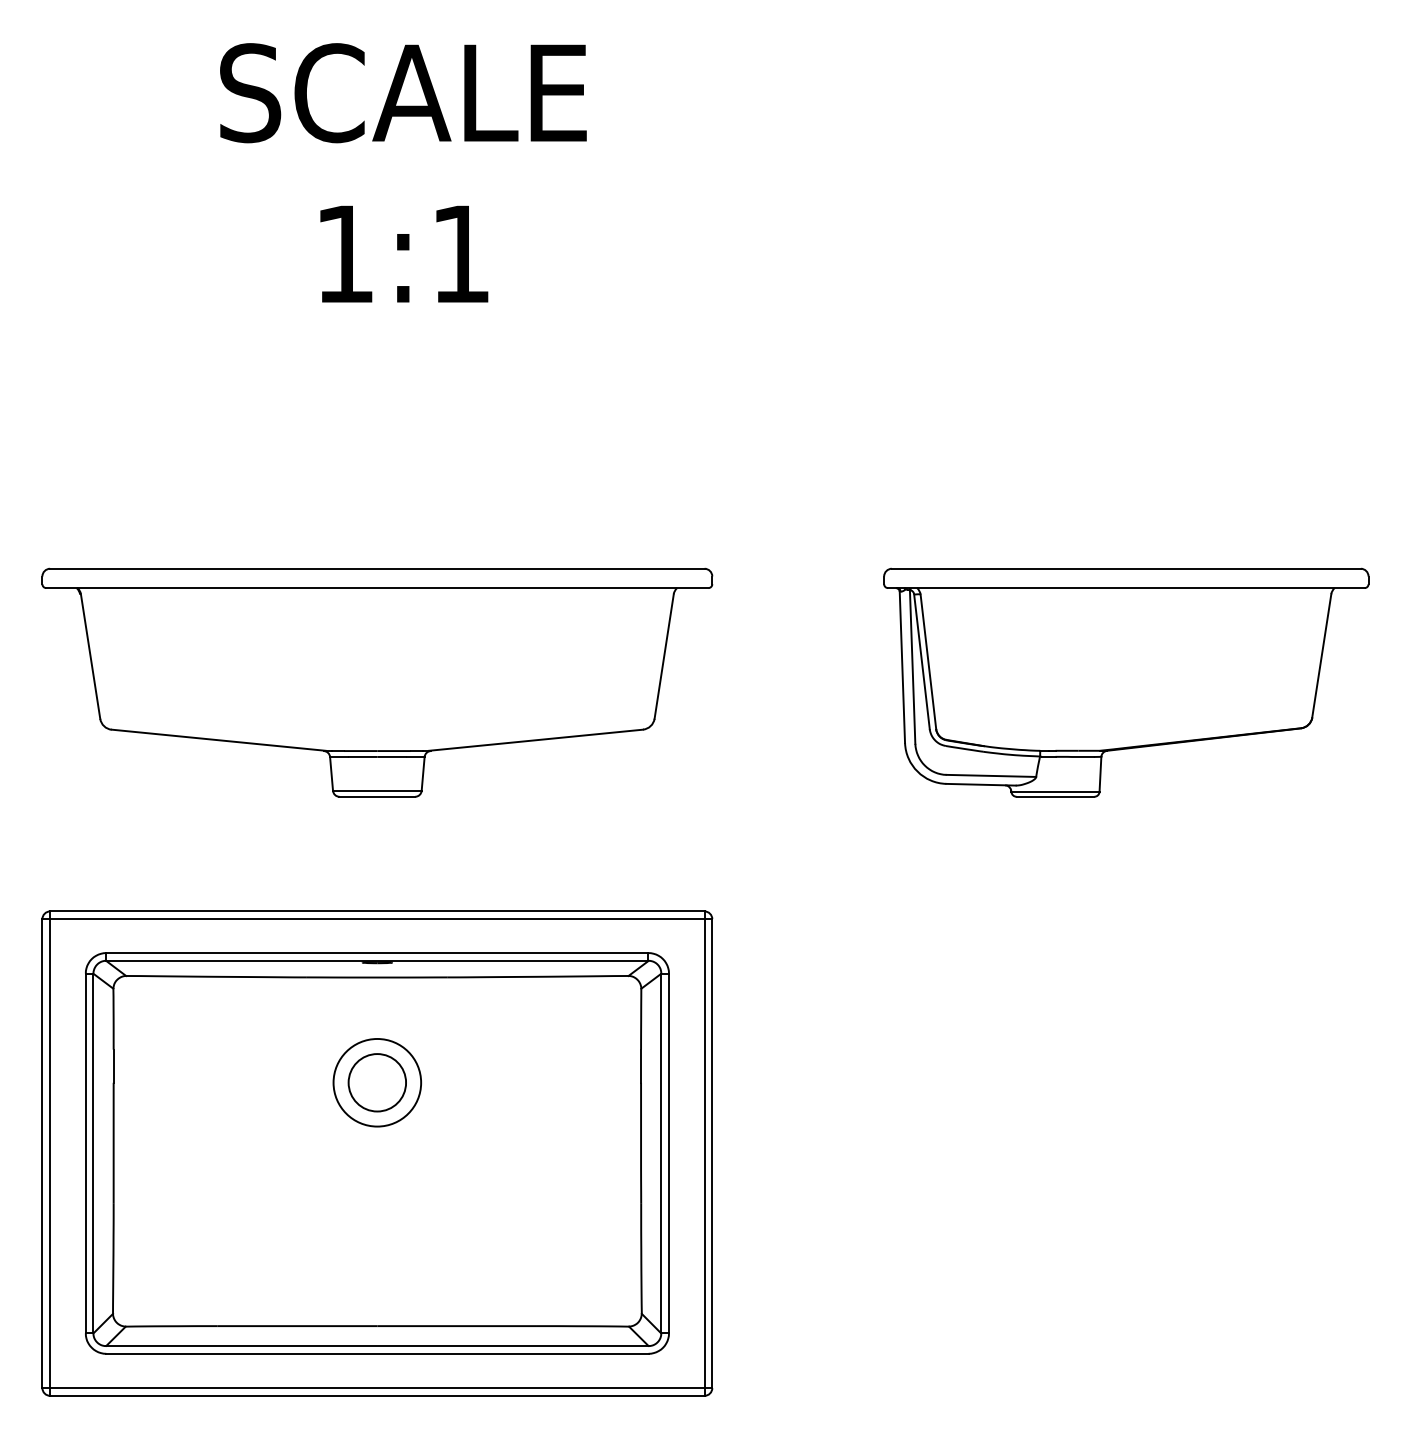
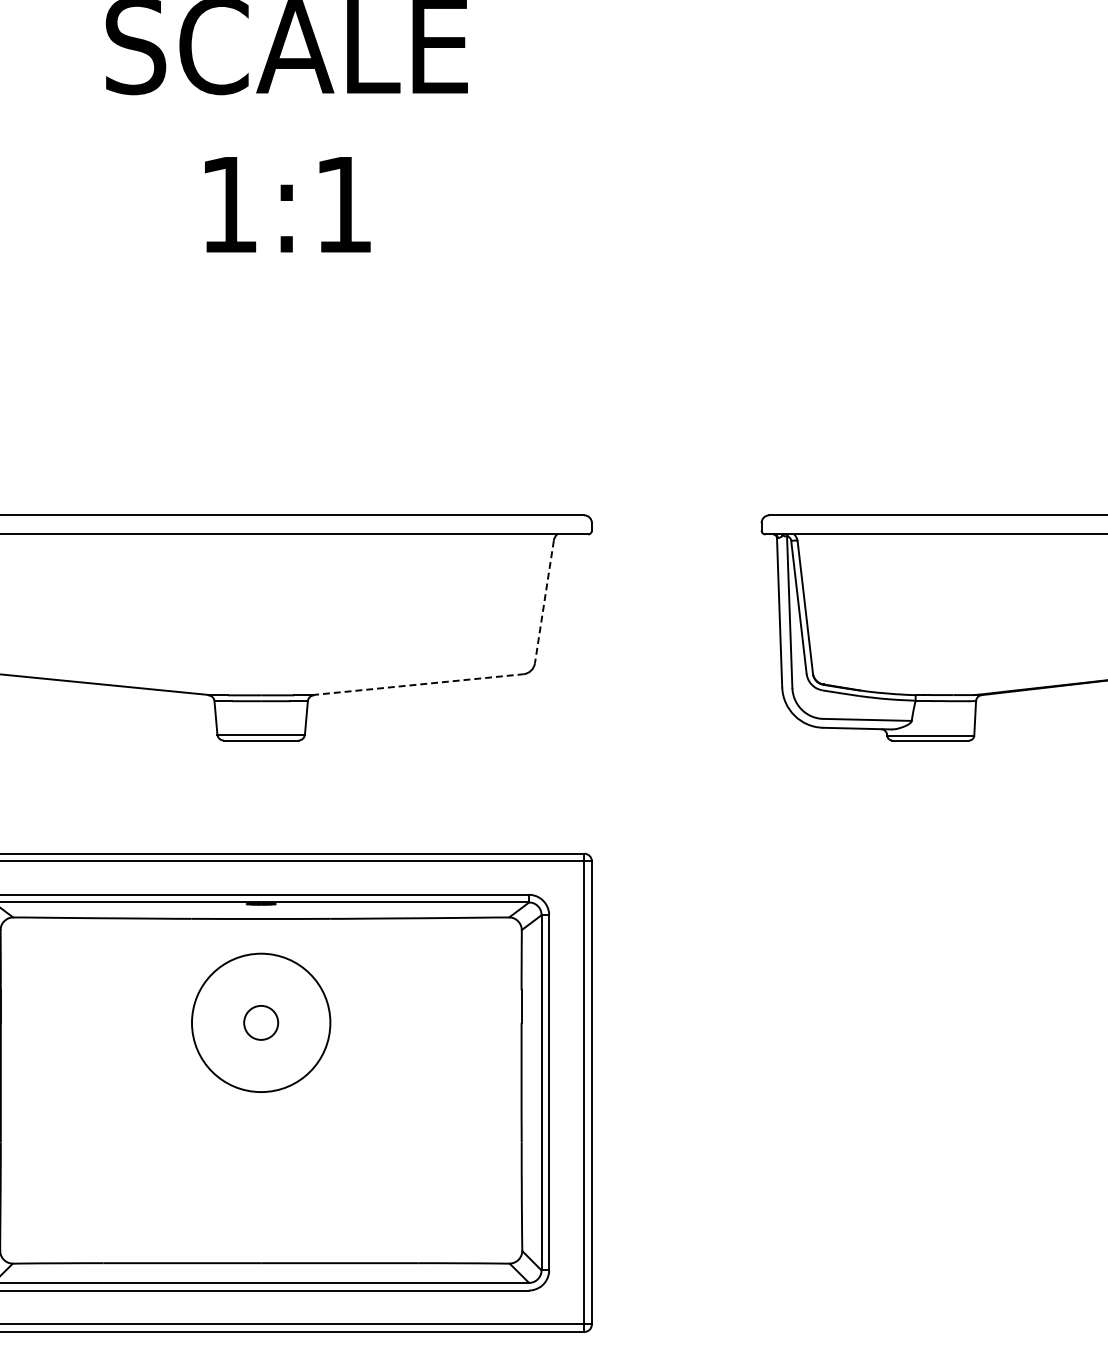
line: (664, 657) -> (544, 602), solid -> dashed
line: (536, 740) -> (418, 684), solid -> dashed
circle: (377, 1082) -> (261, 1022), size x0.6
circle: (377, 1082) -> (261, 1022), size x1.6

